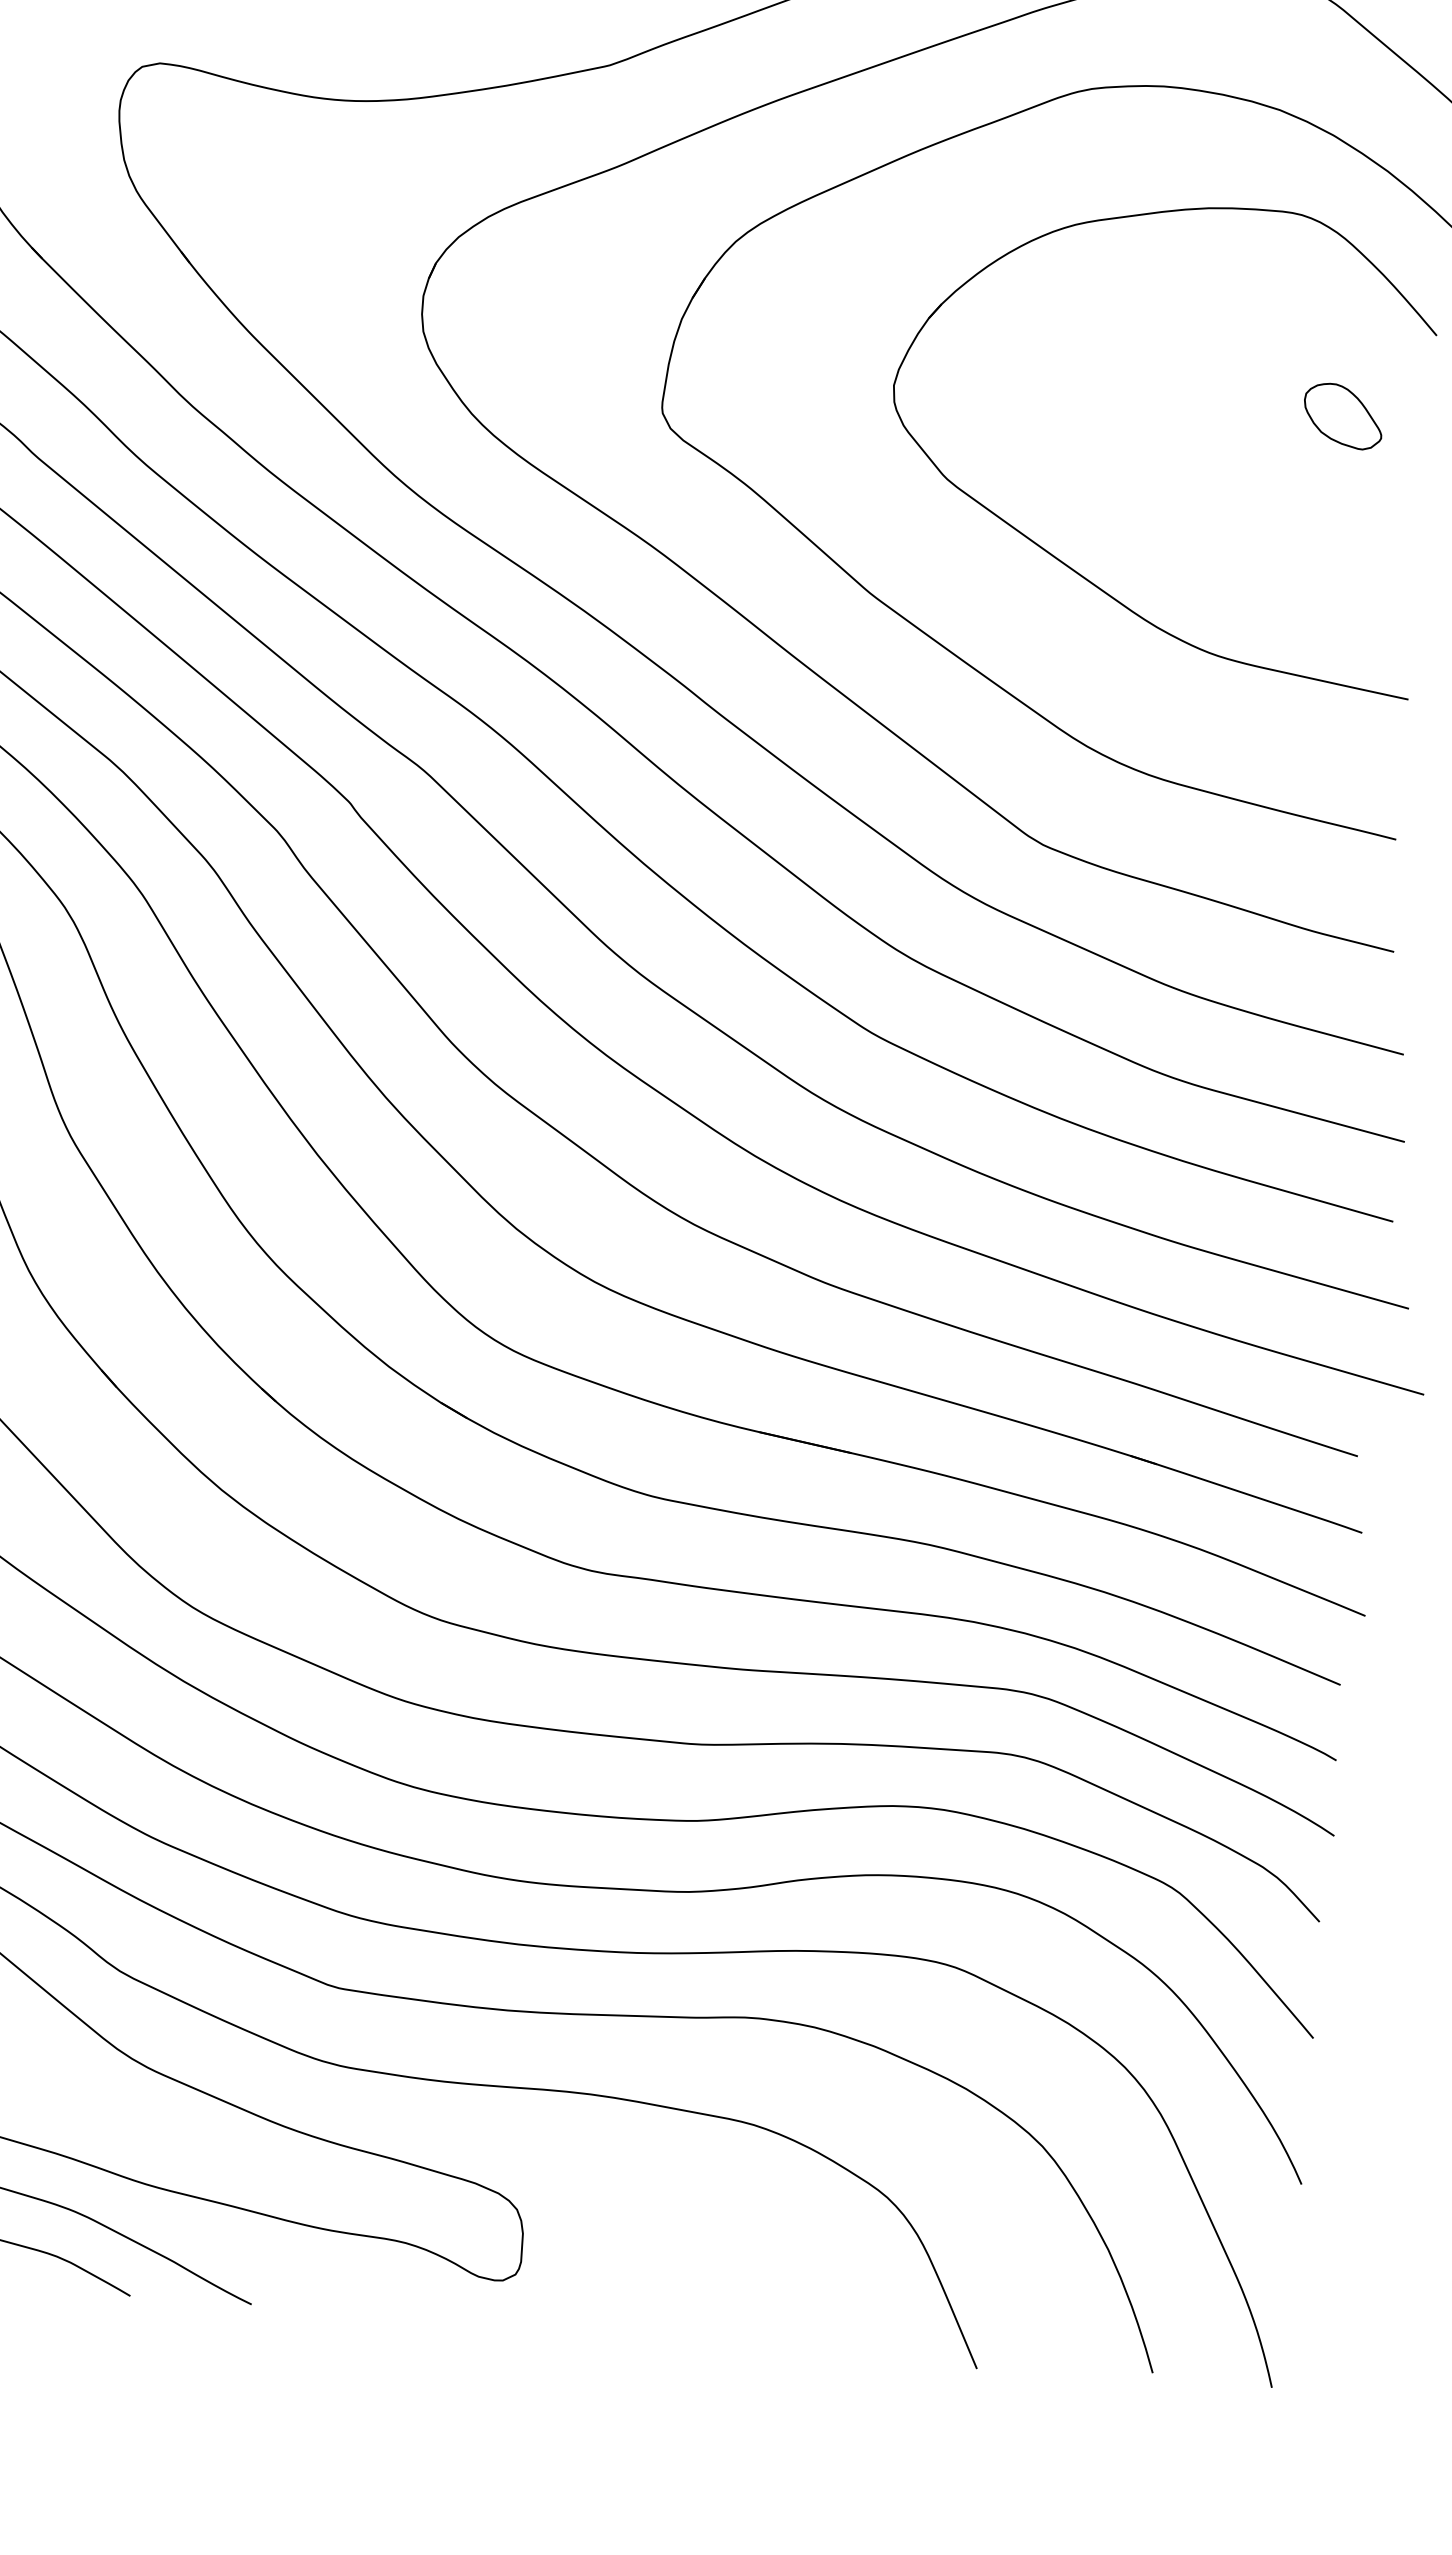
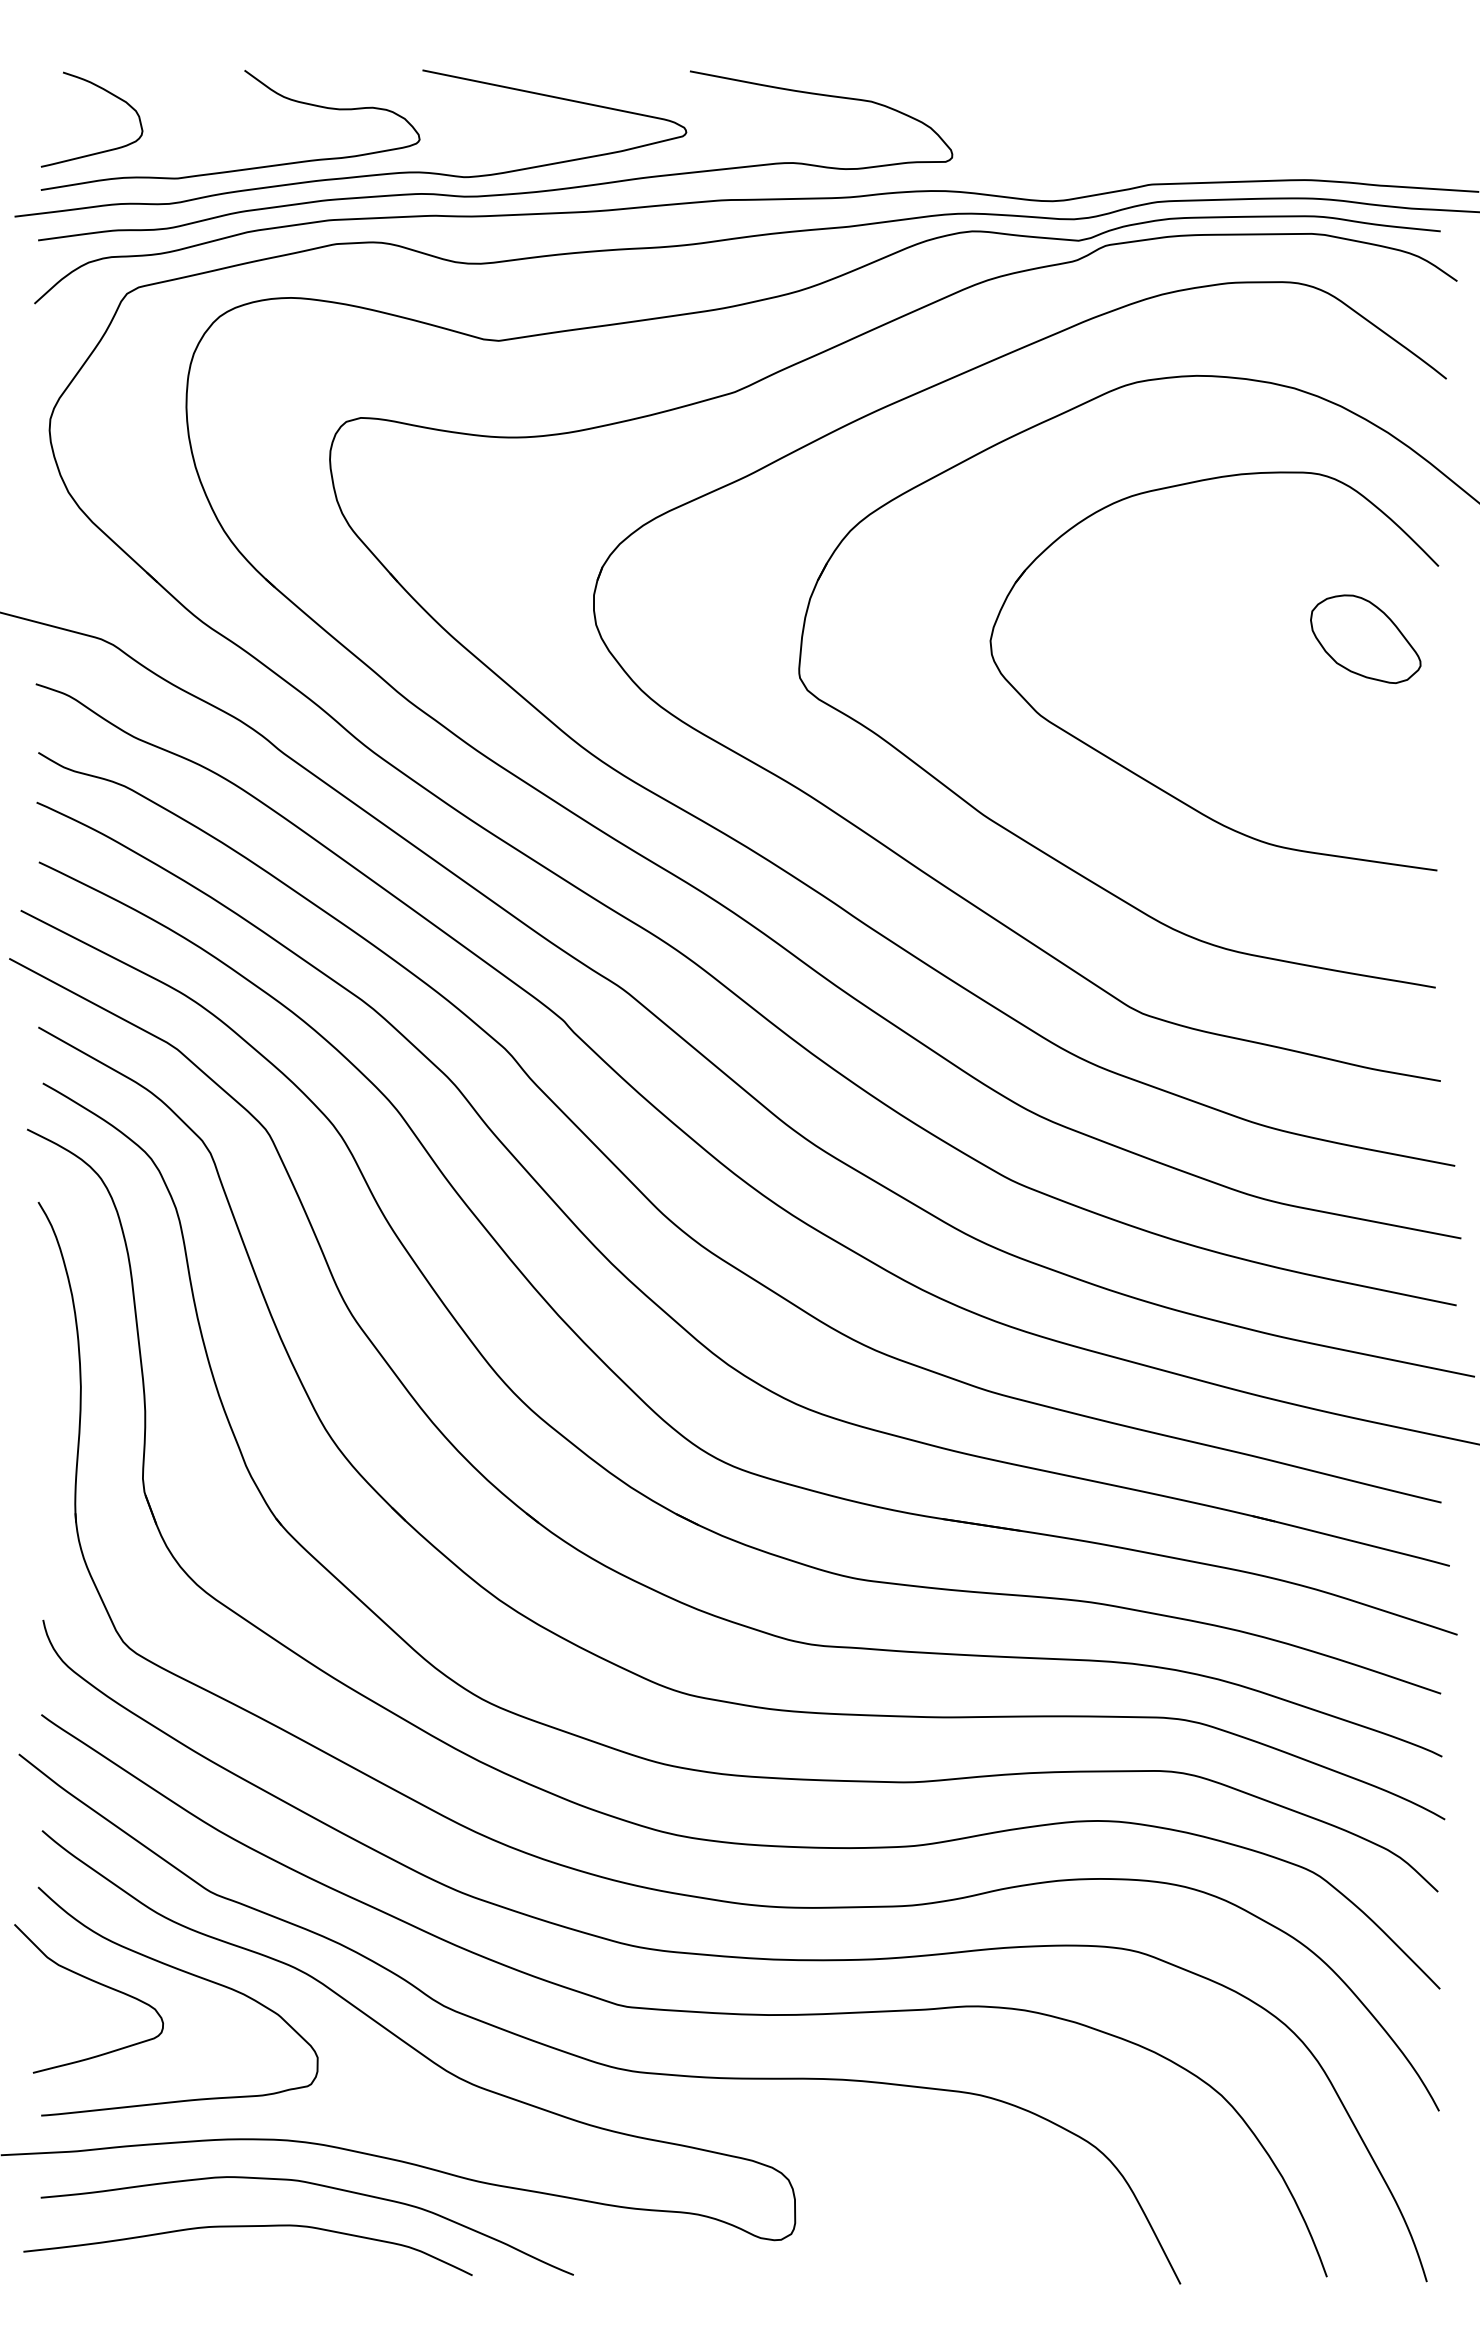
part: (1342, 415) -> (1365, 638), size x1.67

